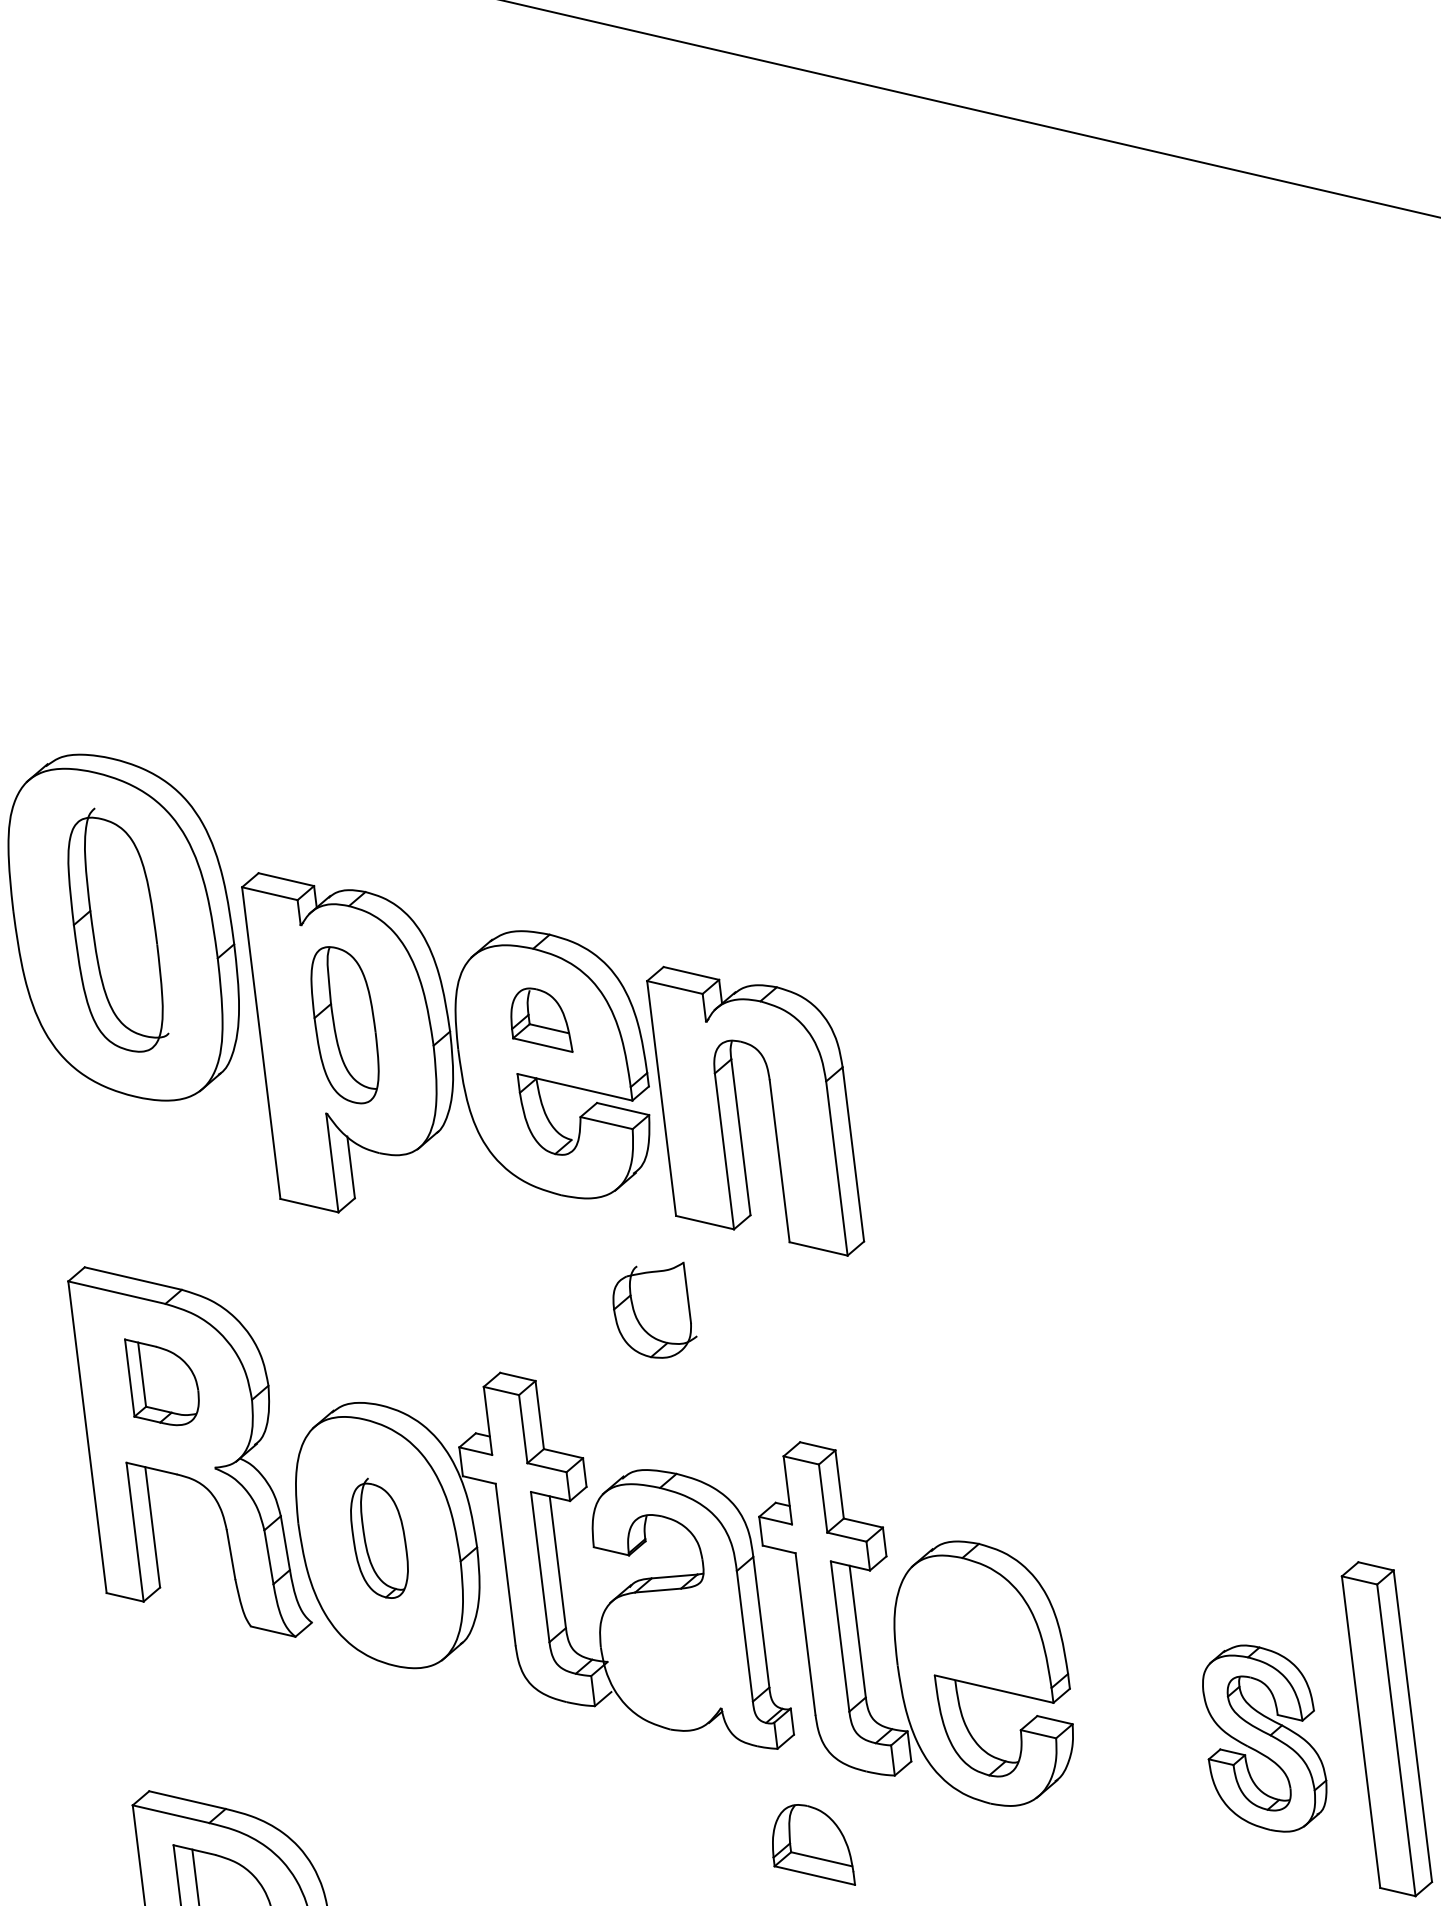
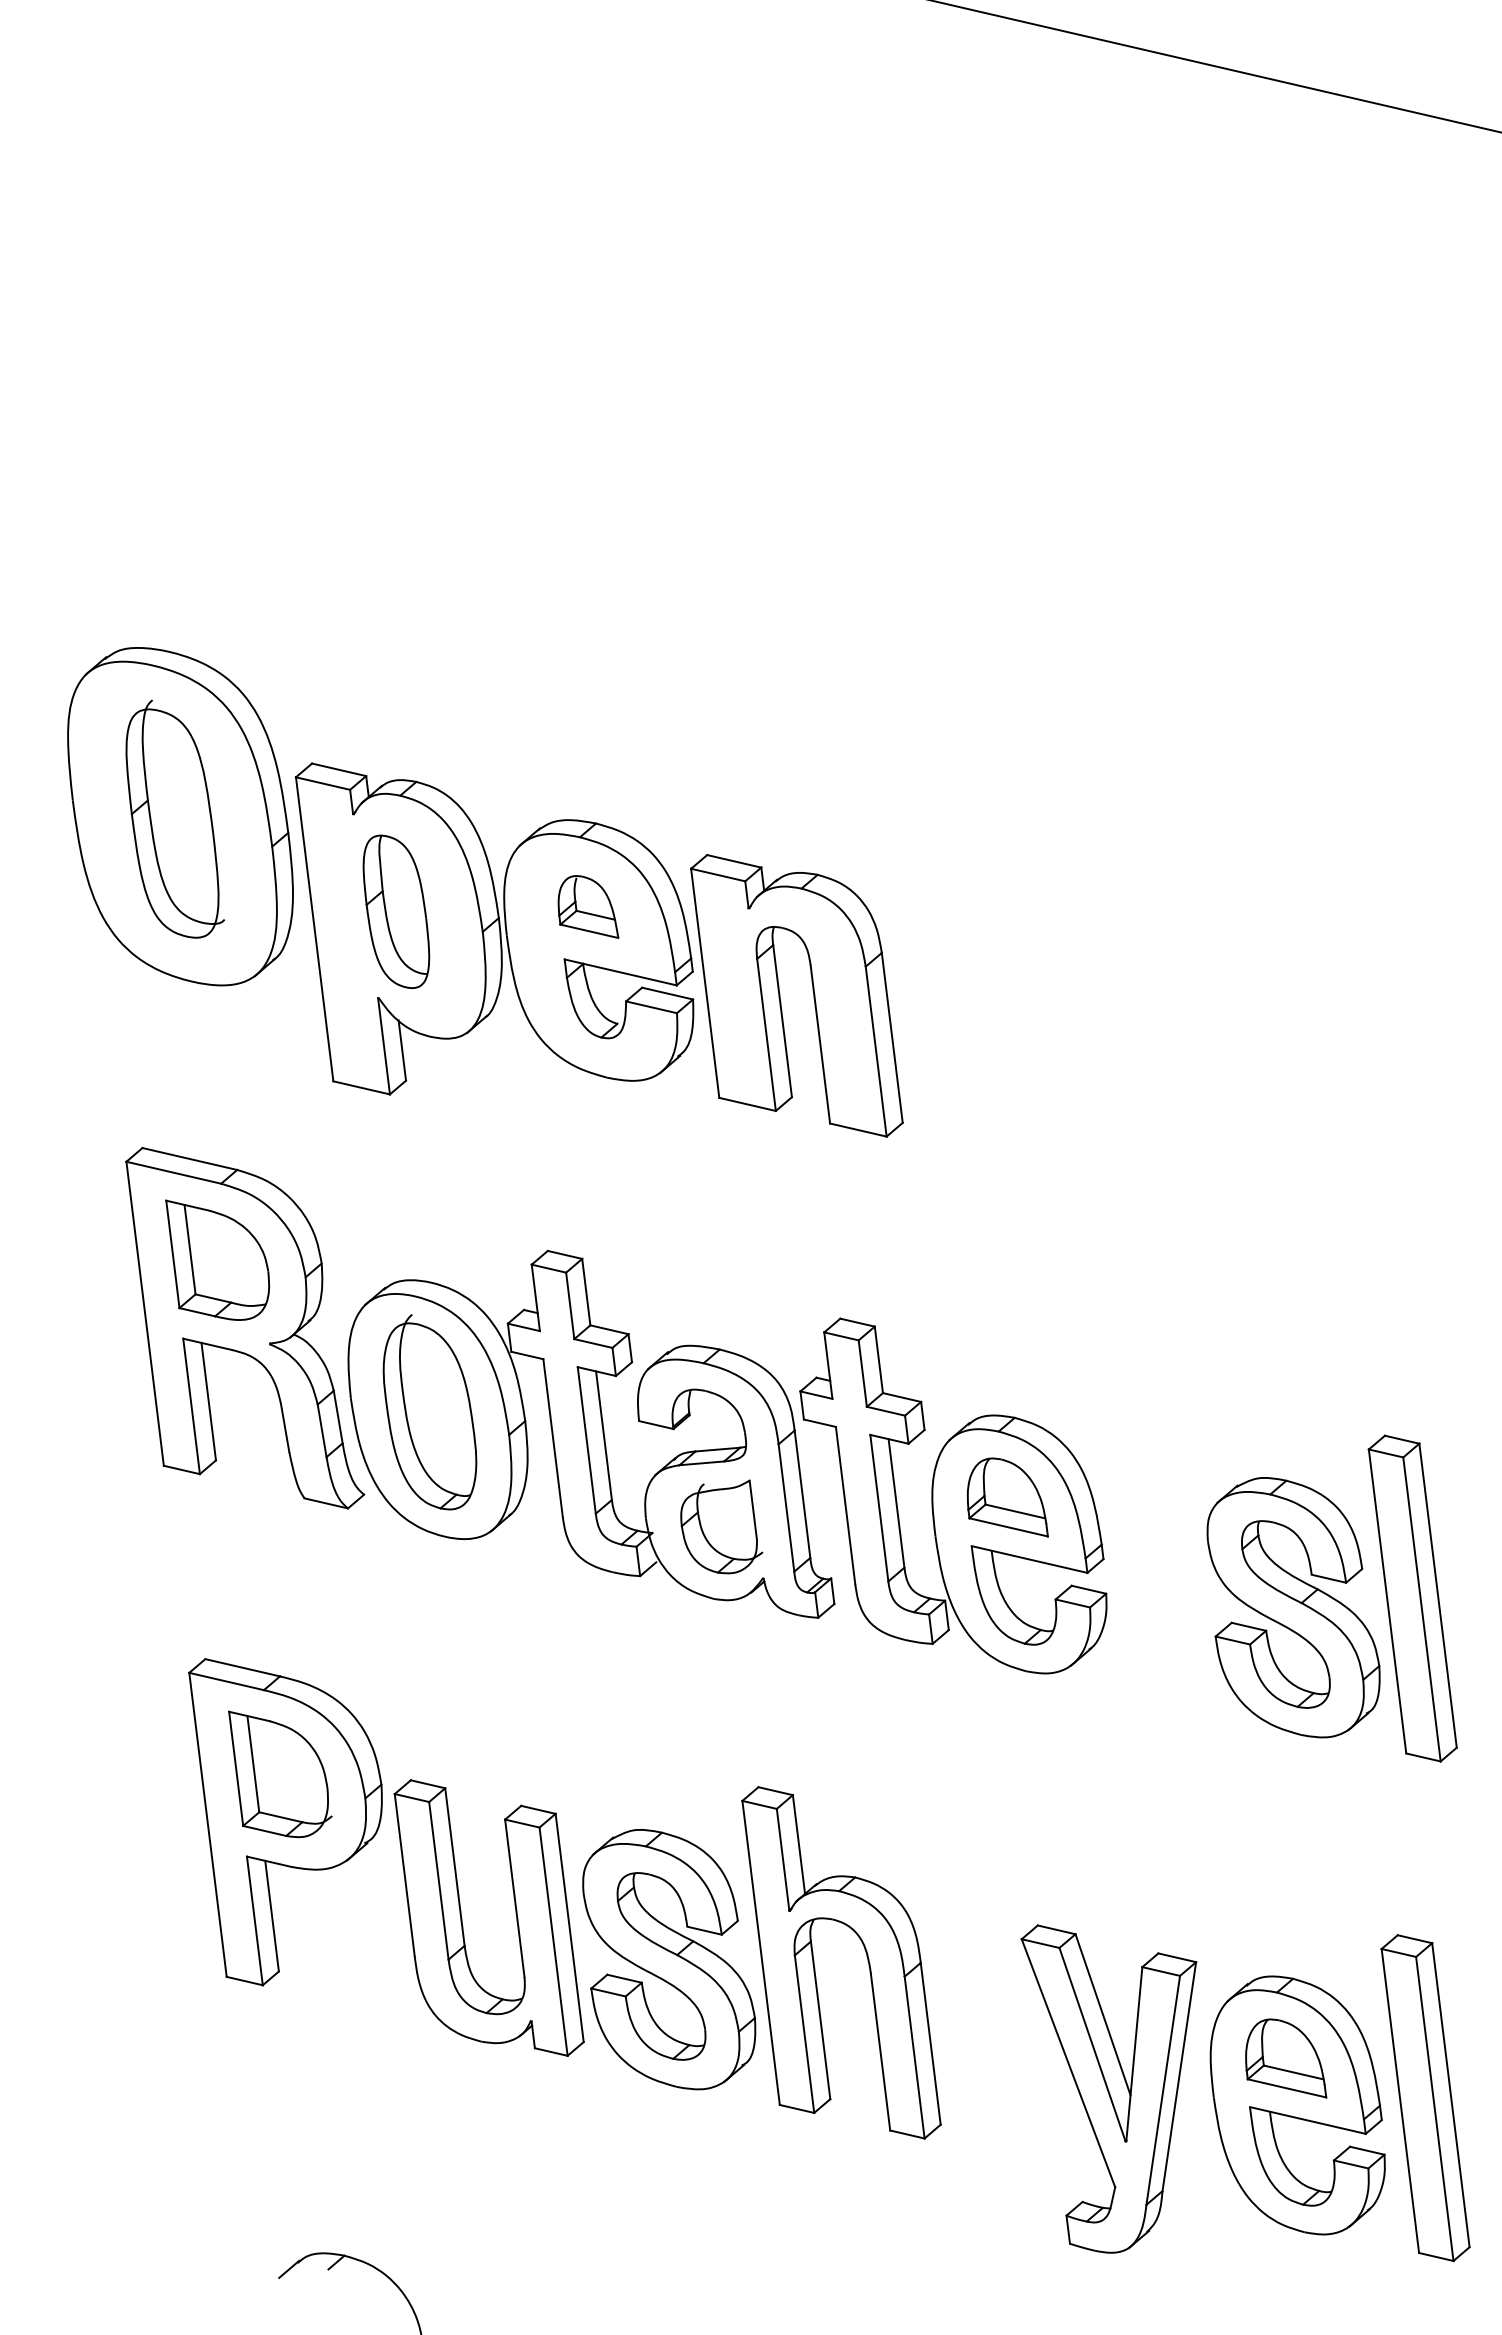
part: (654, 1309) -> (721, 1526), moved
part: (161, 1381) -> (217, 1259), size x1.43
part: (378, 1538) -> (429, 1412), size x1.67
part: (1264, 1738) -> (1293, 1607), size x1.43
part: (813, 1844) -> (1007, 1497), moved

